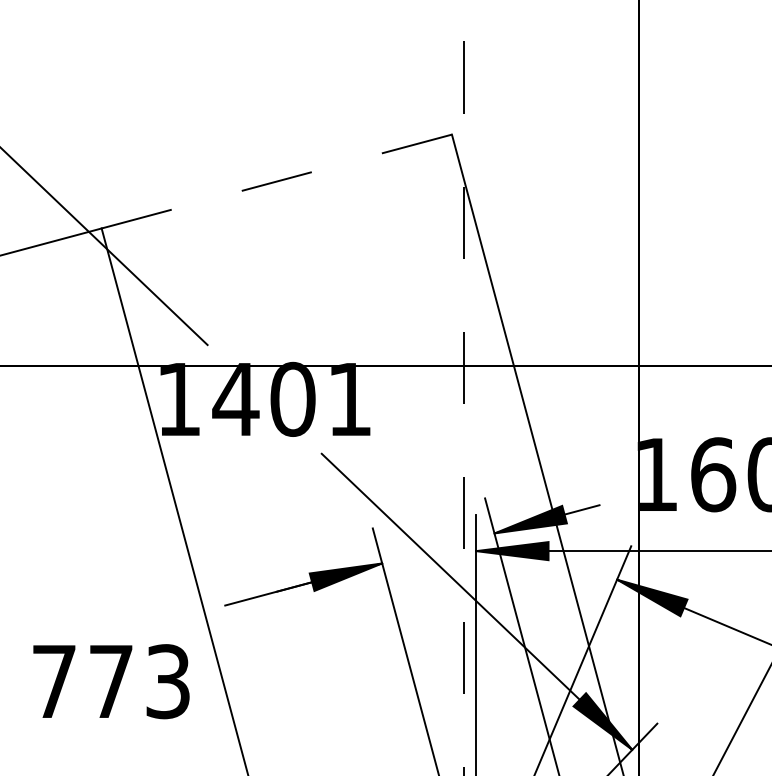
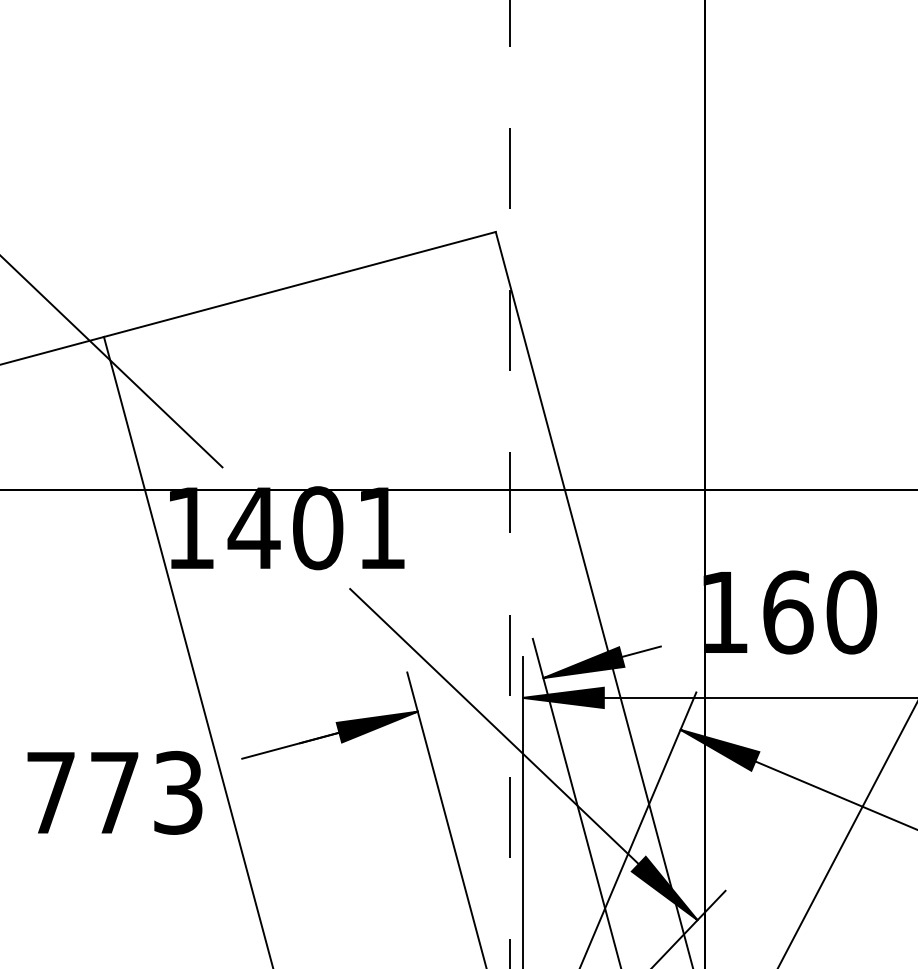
line: (276, 181) -> (299, 284), dashed -> solid
text: (111, 681) -> (114, 792), moved

